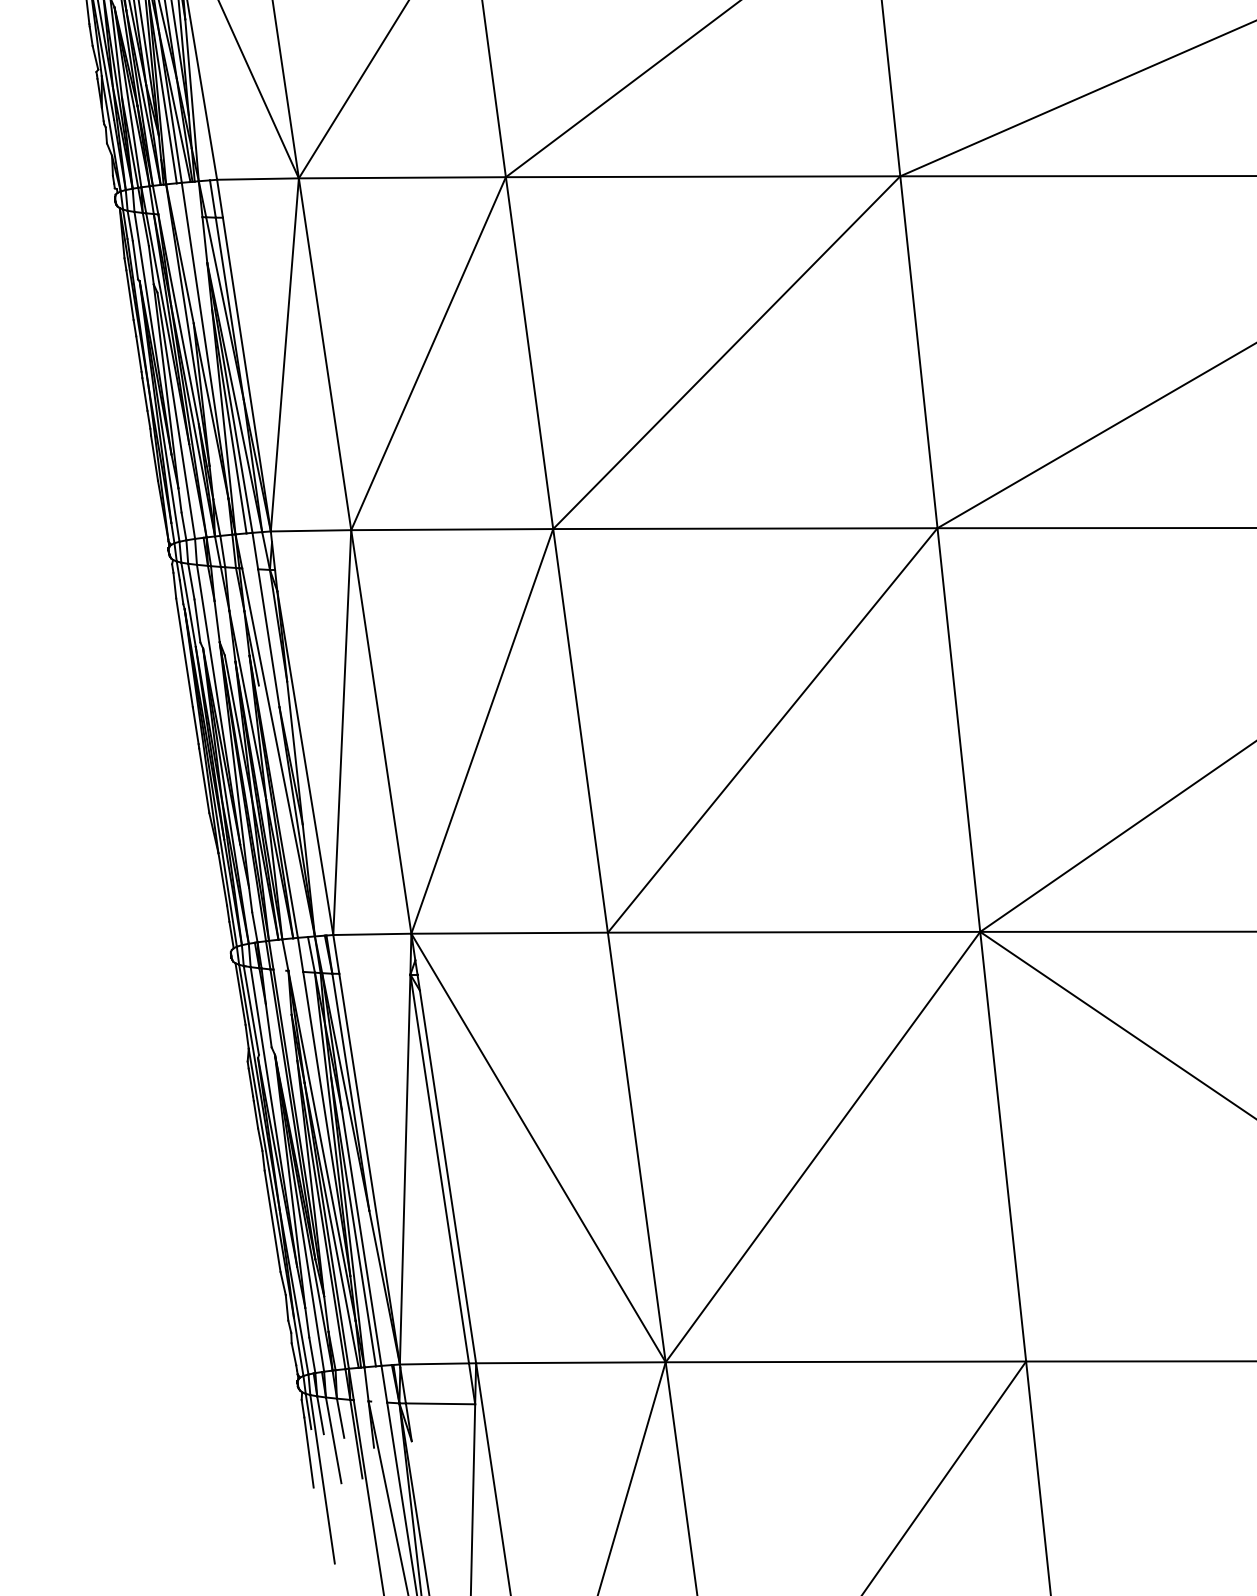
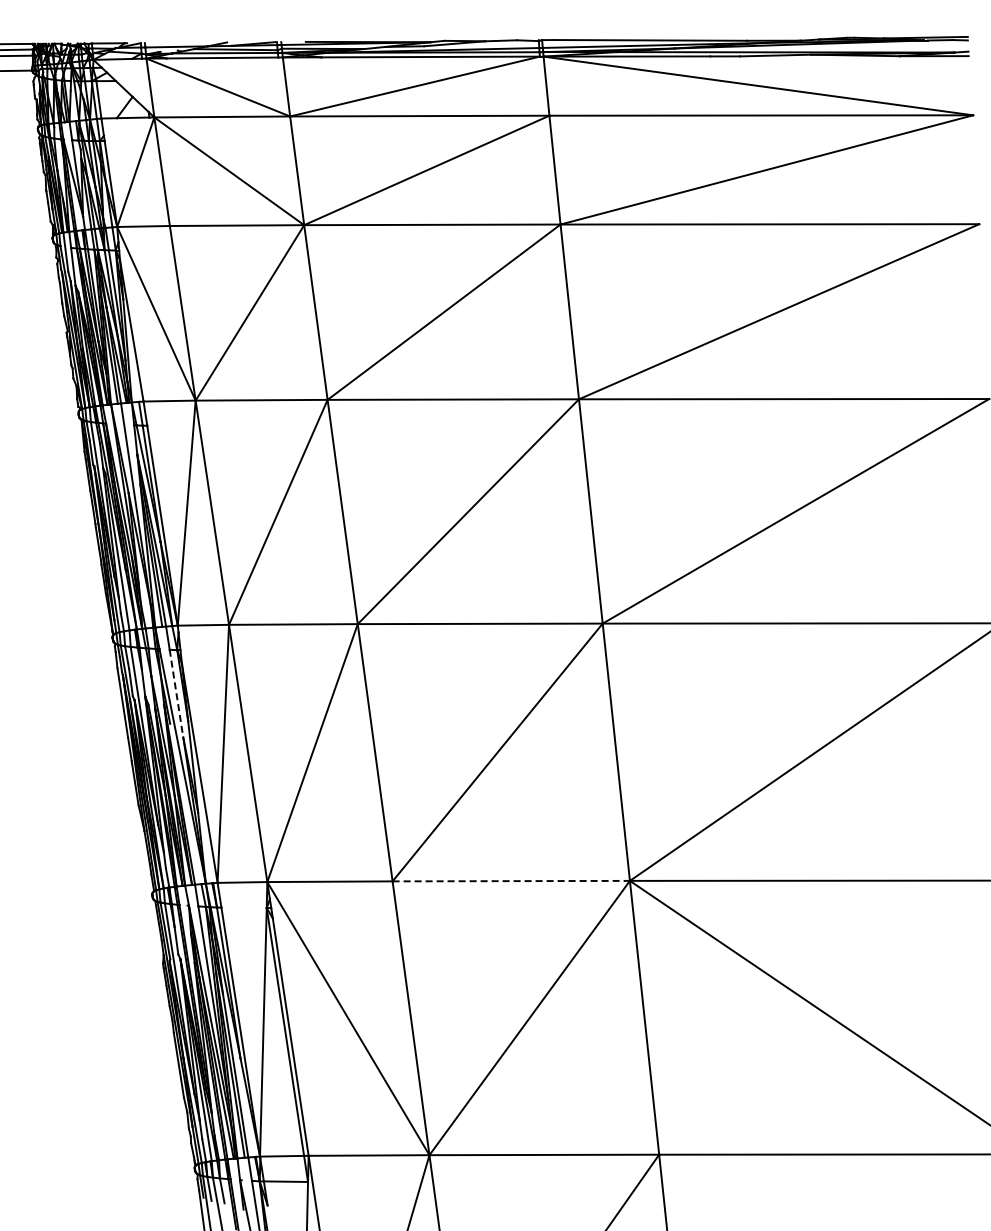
line: (268, 639) -> (176, 694), solid -> dashed
line: (794, 932) -> (511, 881), solid -> dashed

